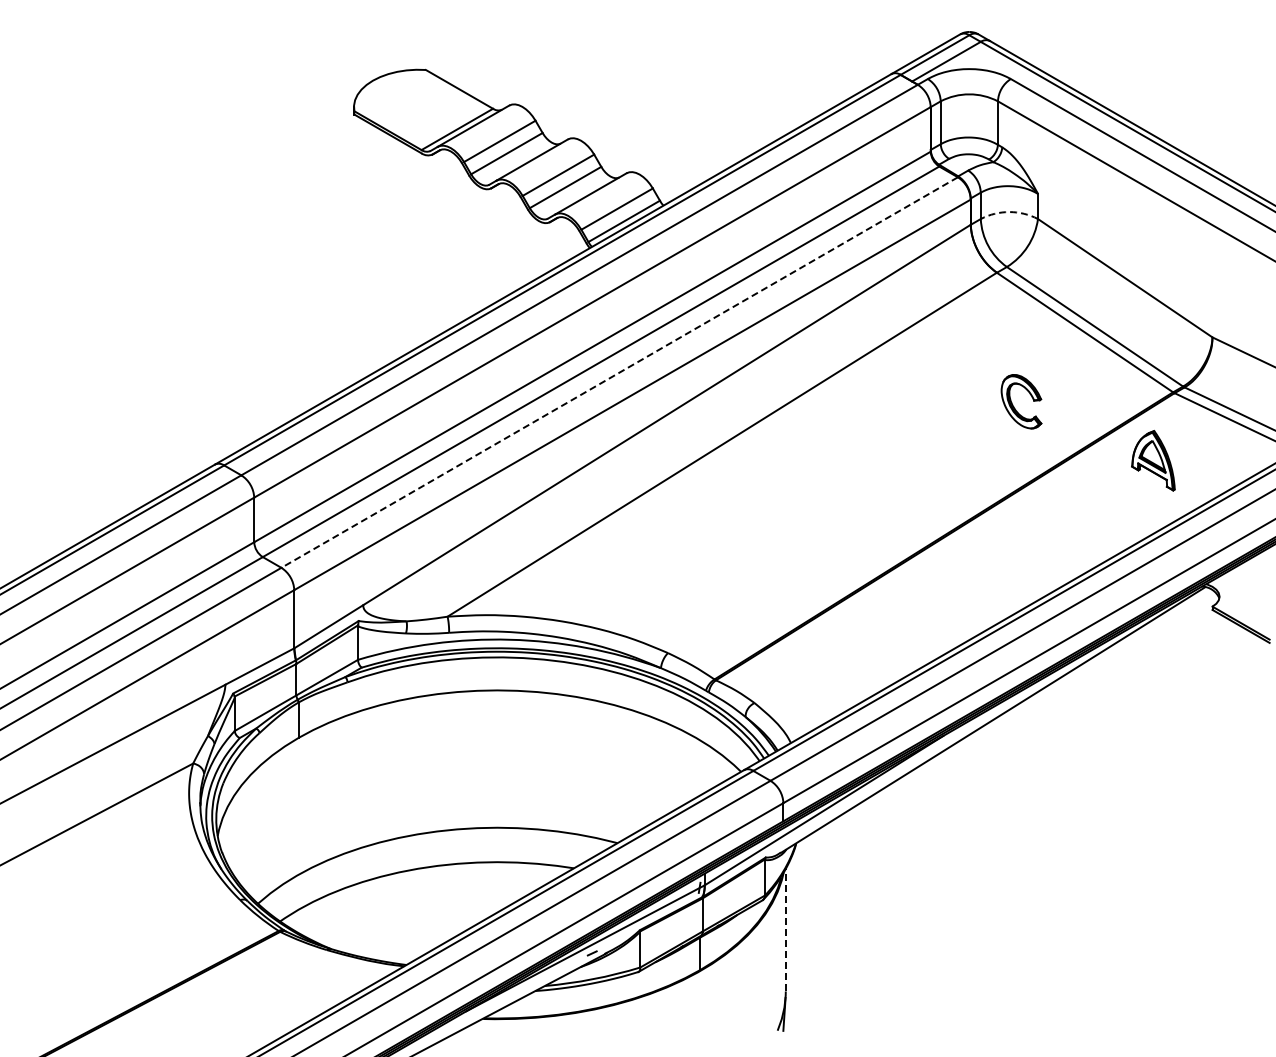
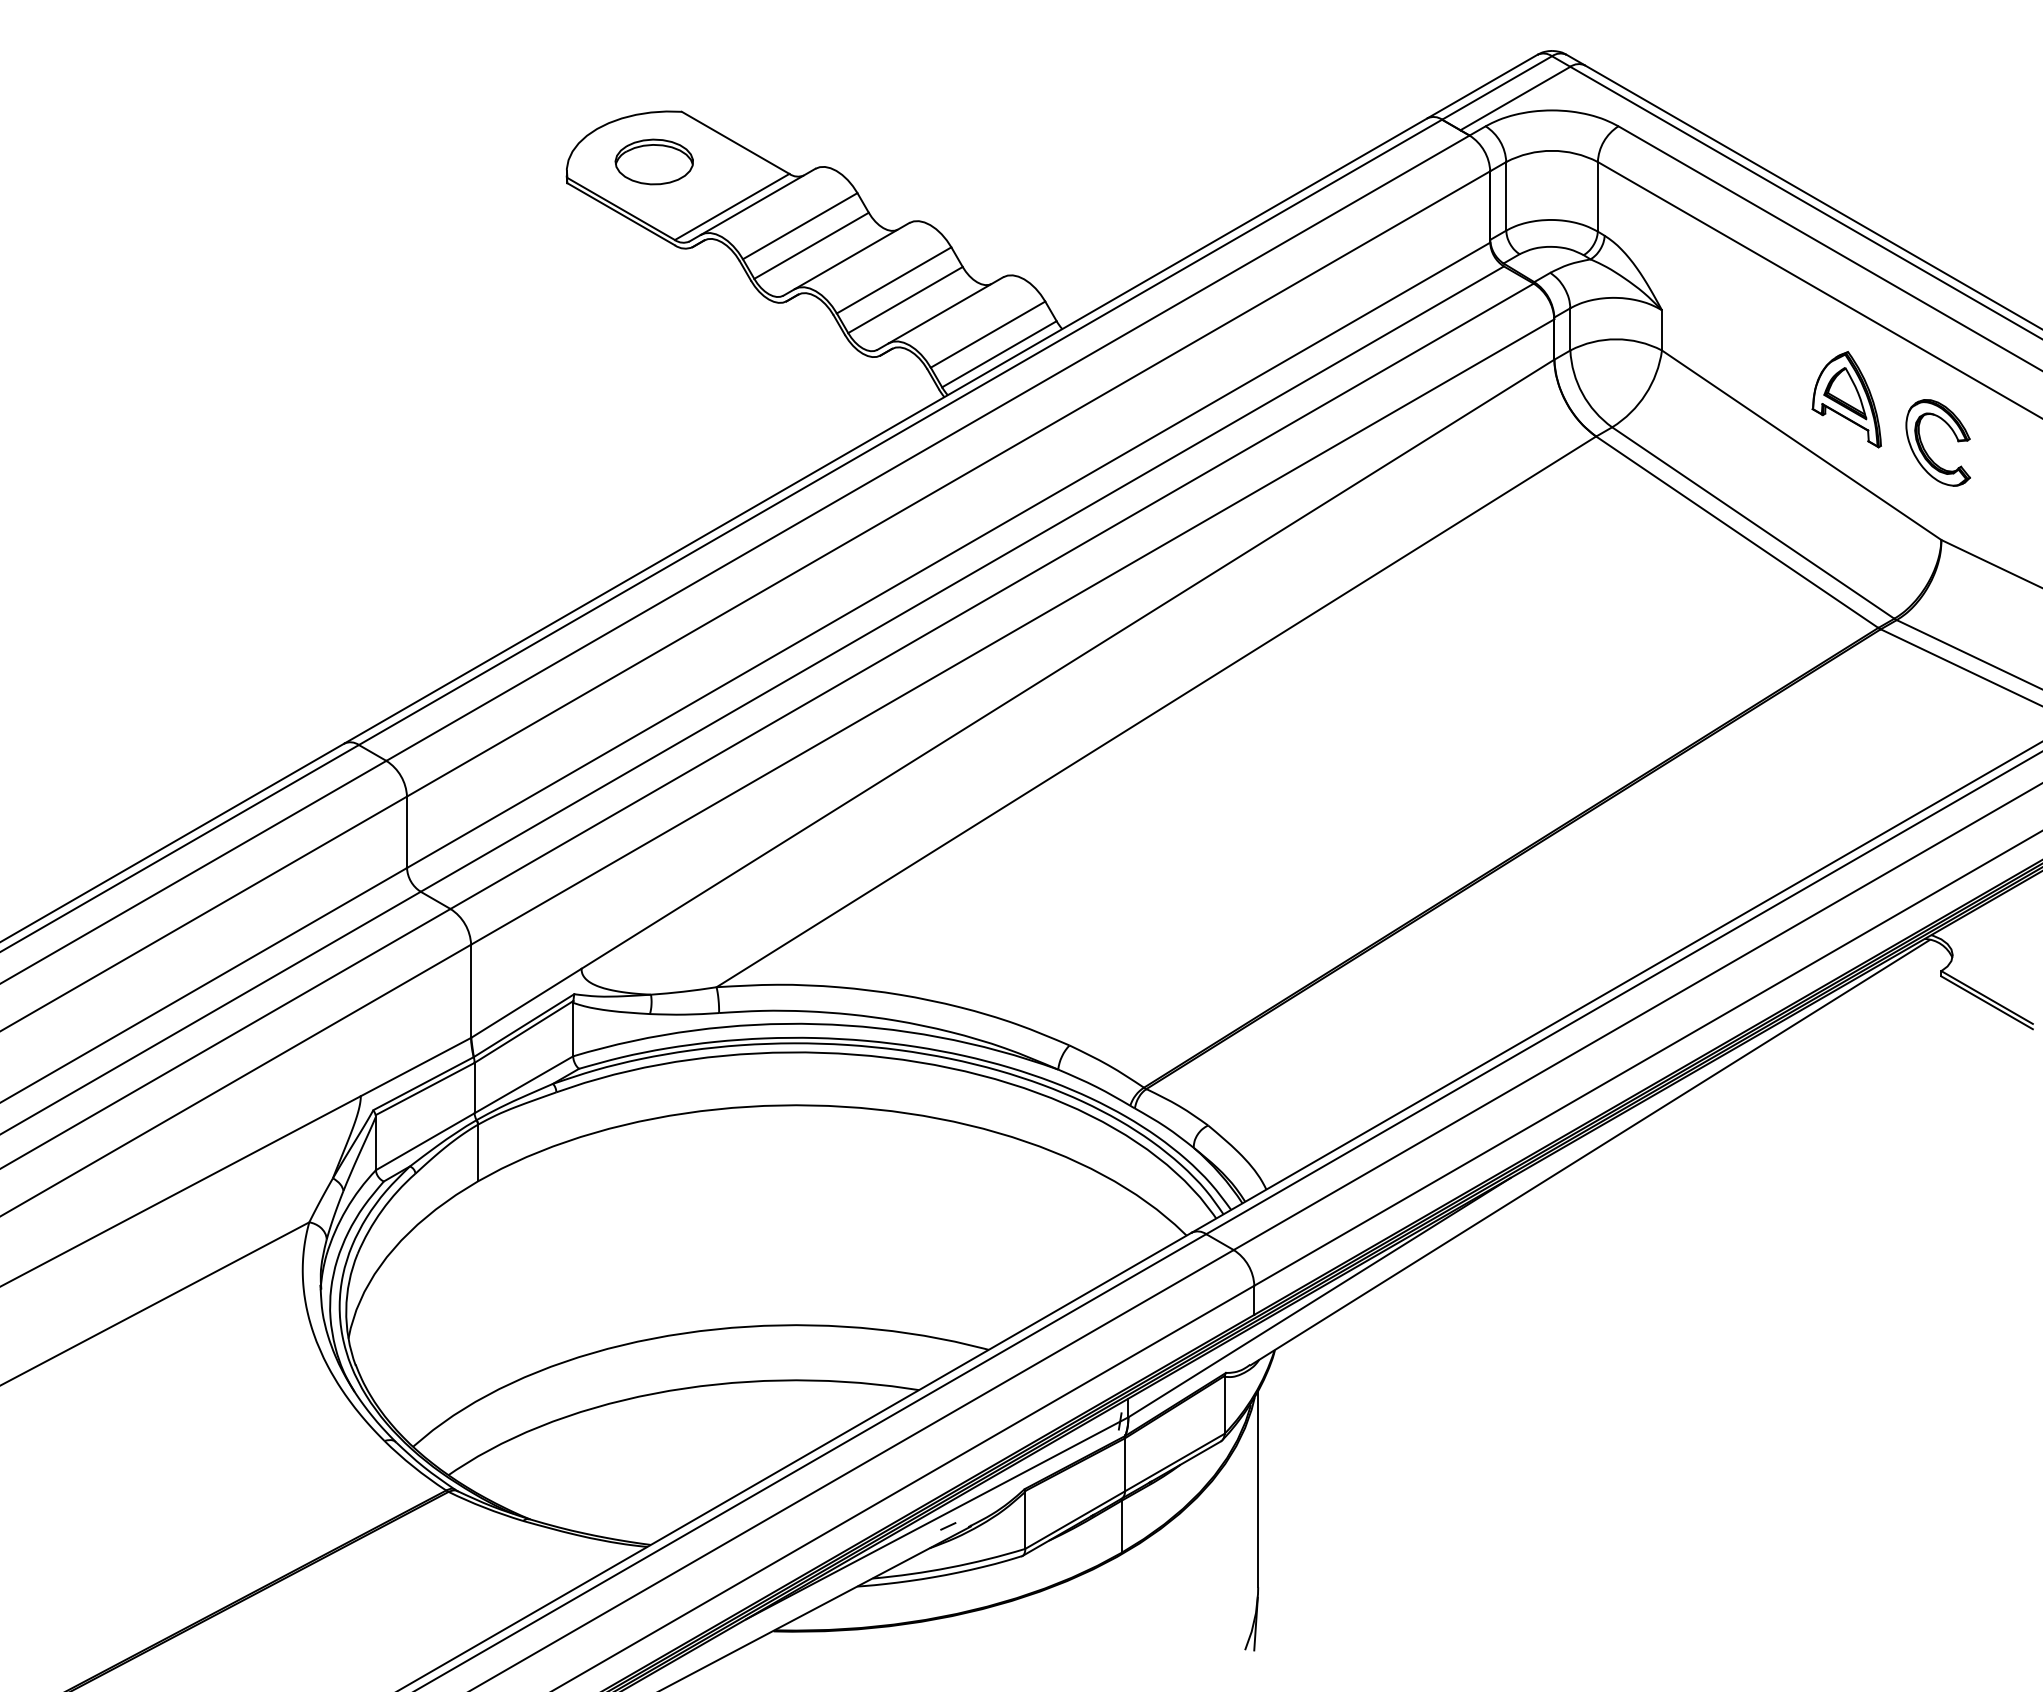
part: (408, 101) -> (654, 162), added
arc: (1009, 212) -> (1616, 340), dashed -> solid
line: (619, 372) -> (991, 596), dashed -> solid
part: (1013, 404) -> (1925, 447), moved
part: (1153, 460) -> (1846, 399), moved
line: (785, 929) -> (1257, 1488), dashed -> solid

